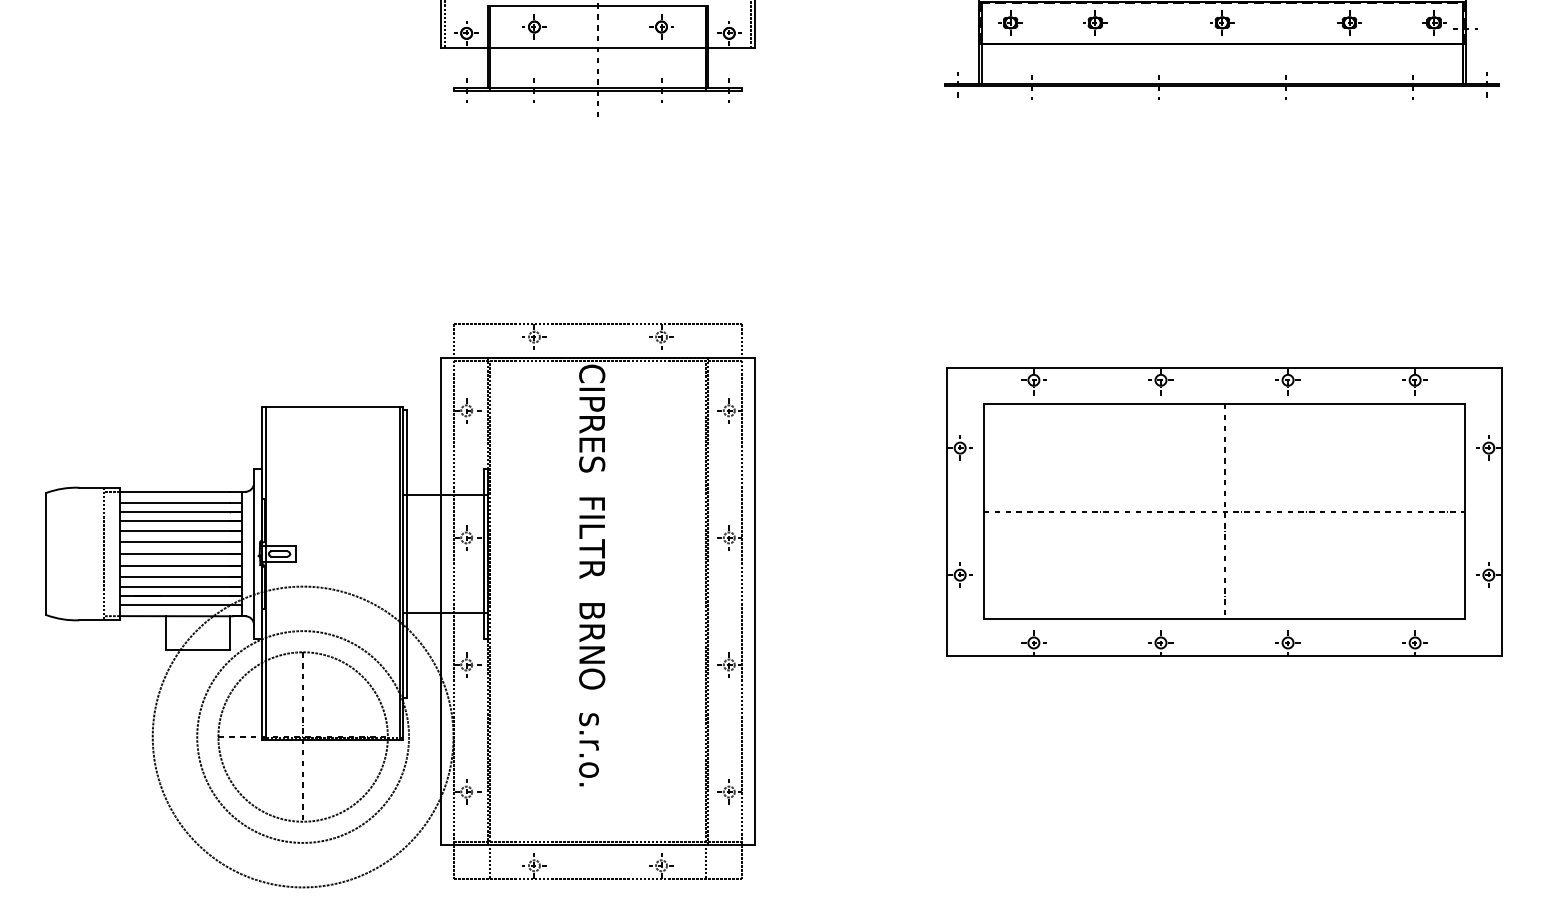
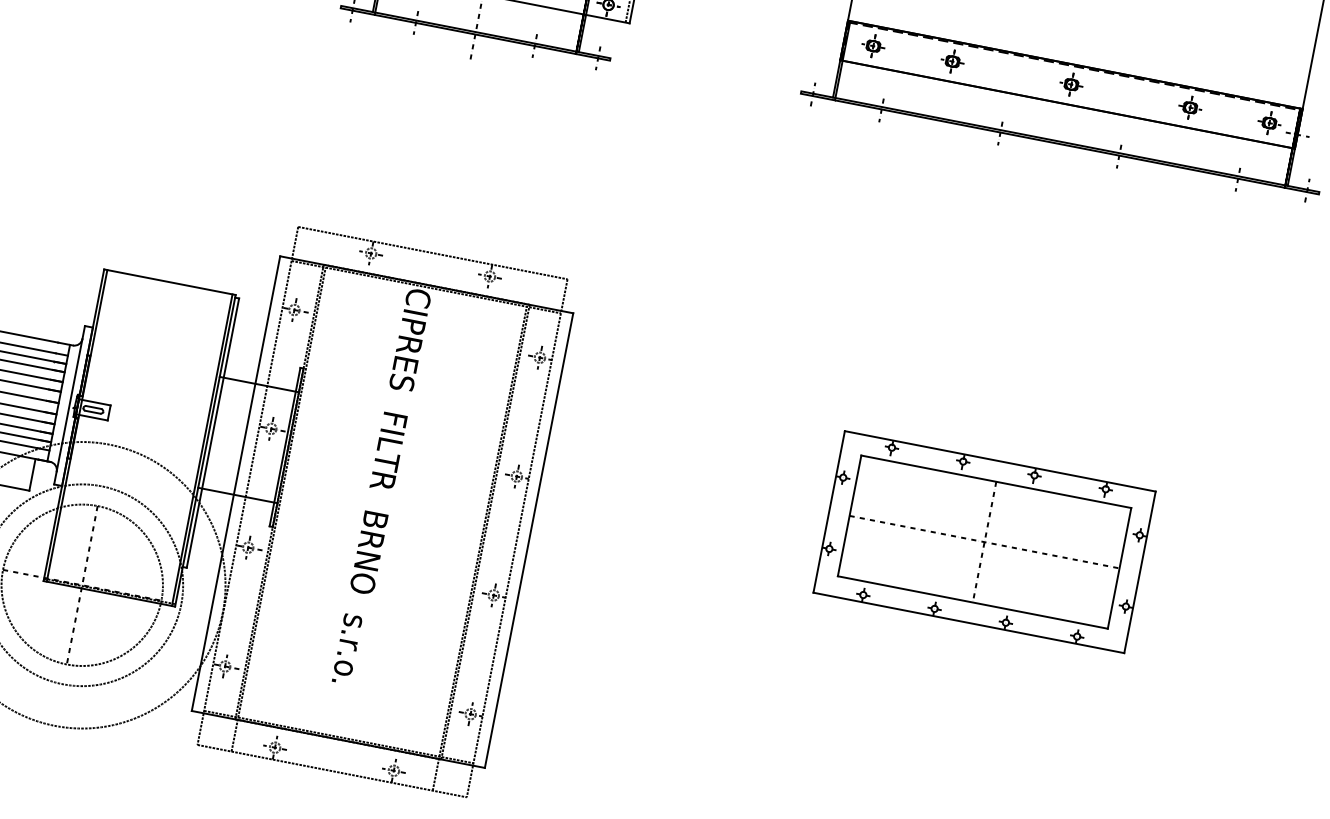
part: (1224, 511) -> (984, 541), size x0.6

